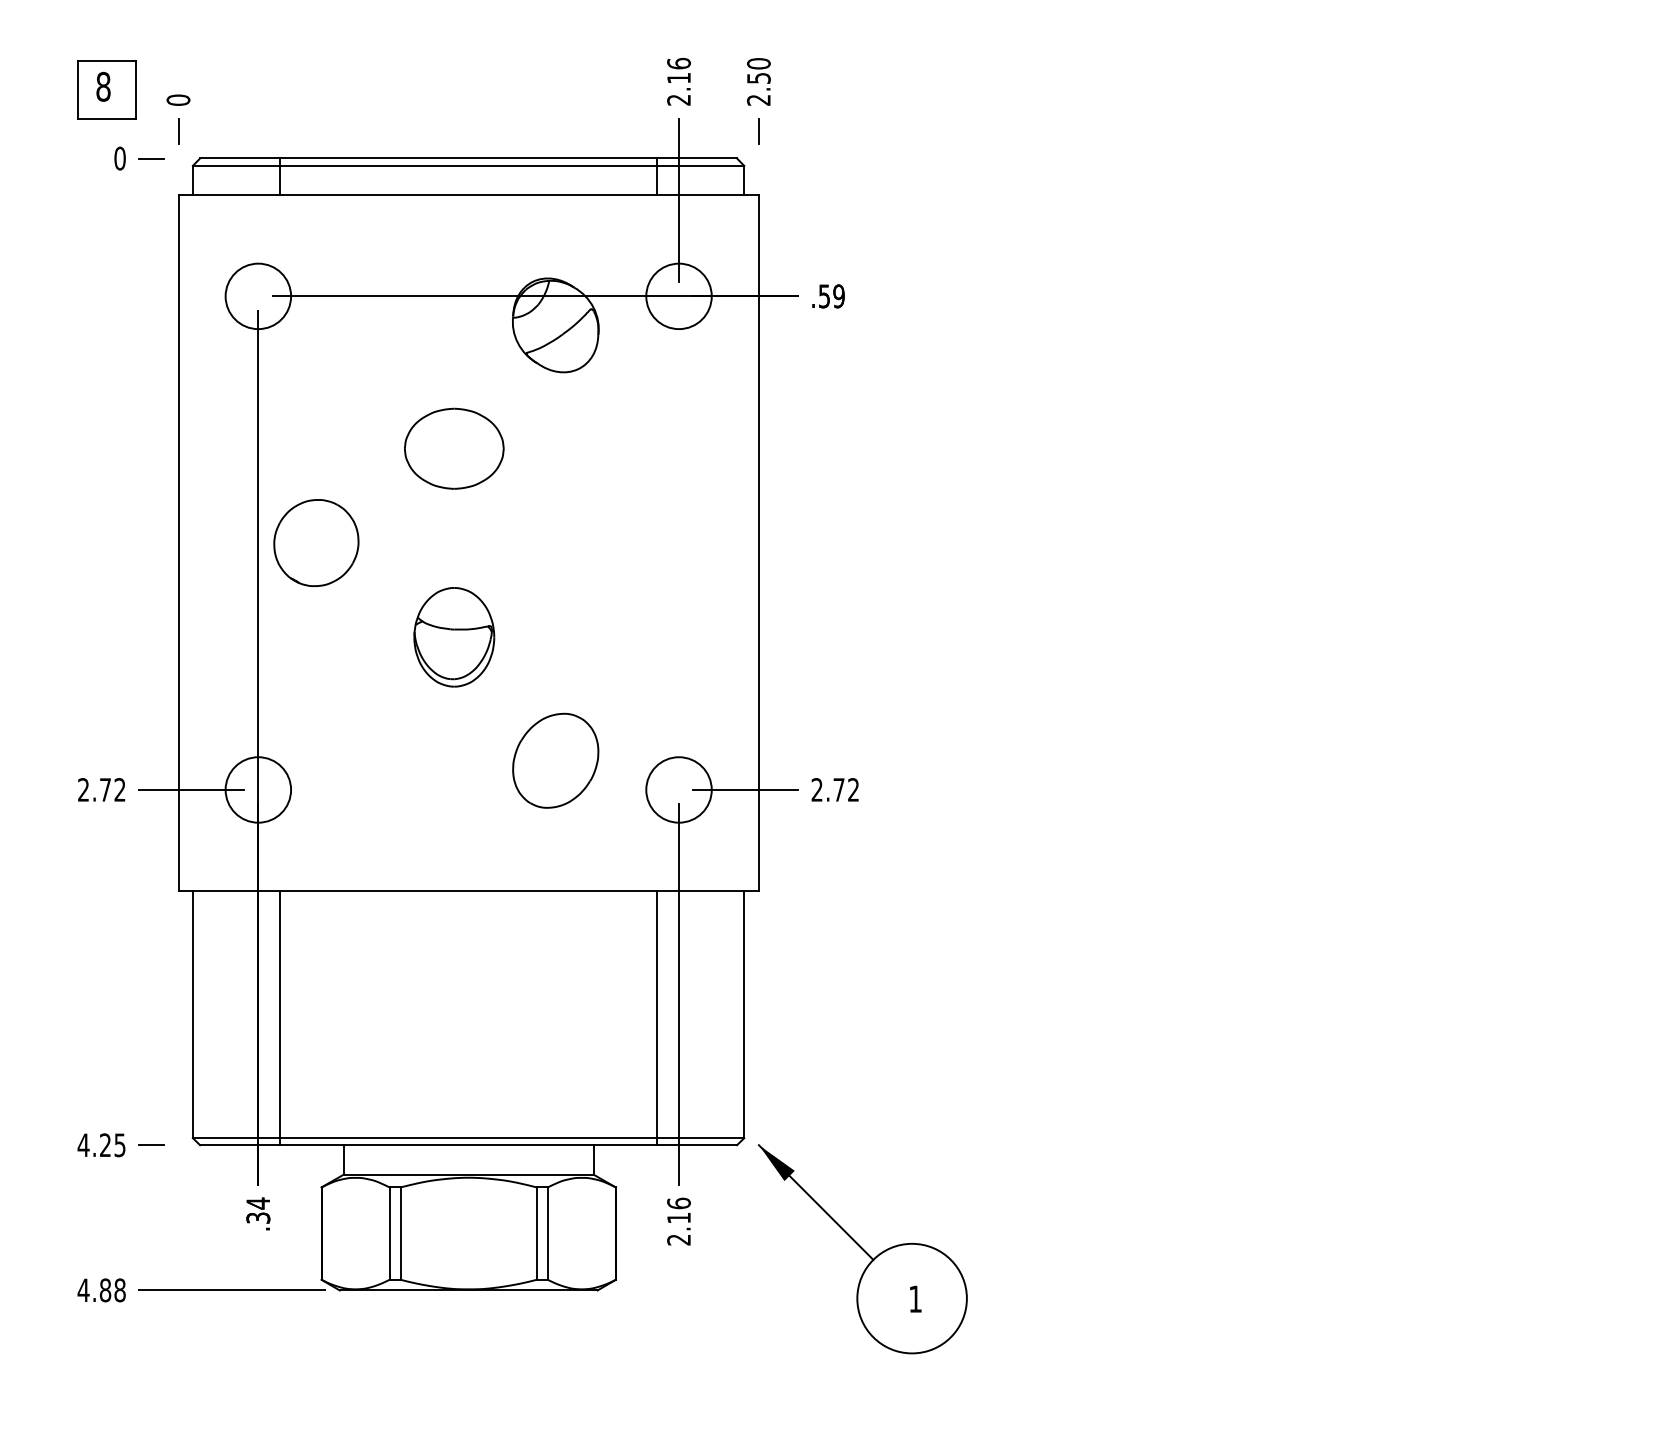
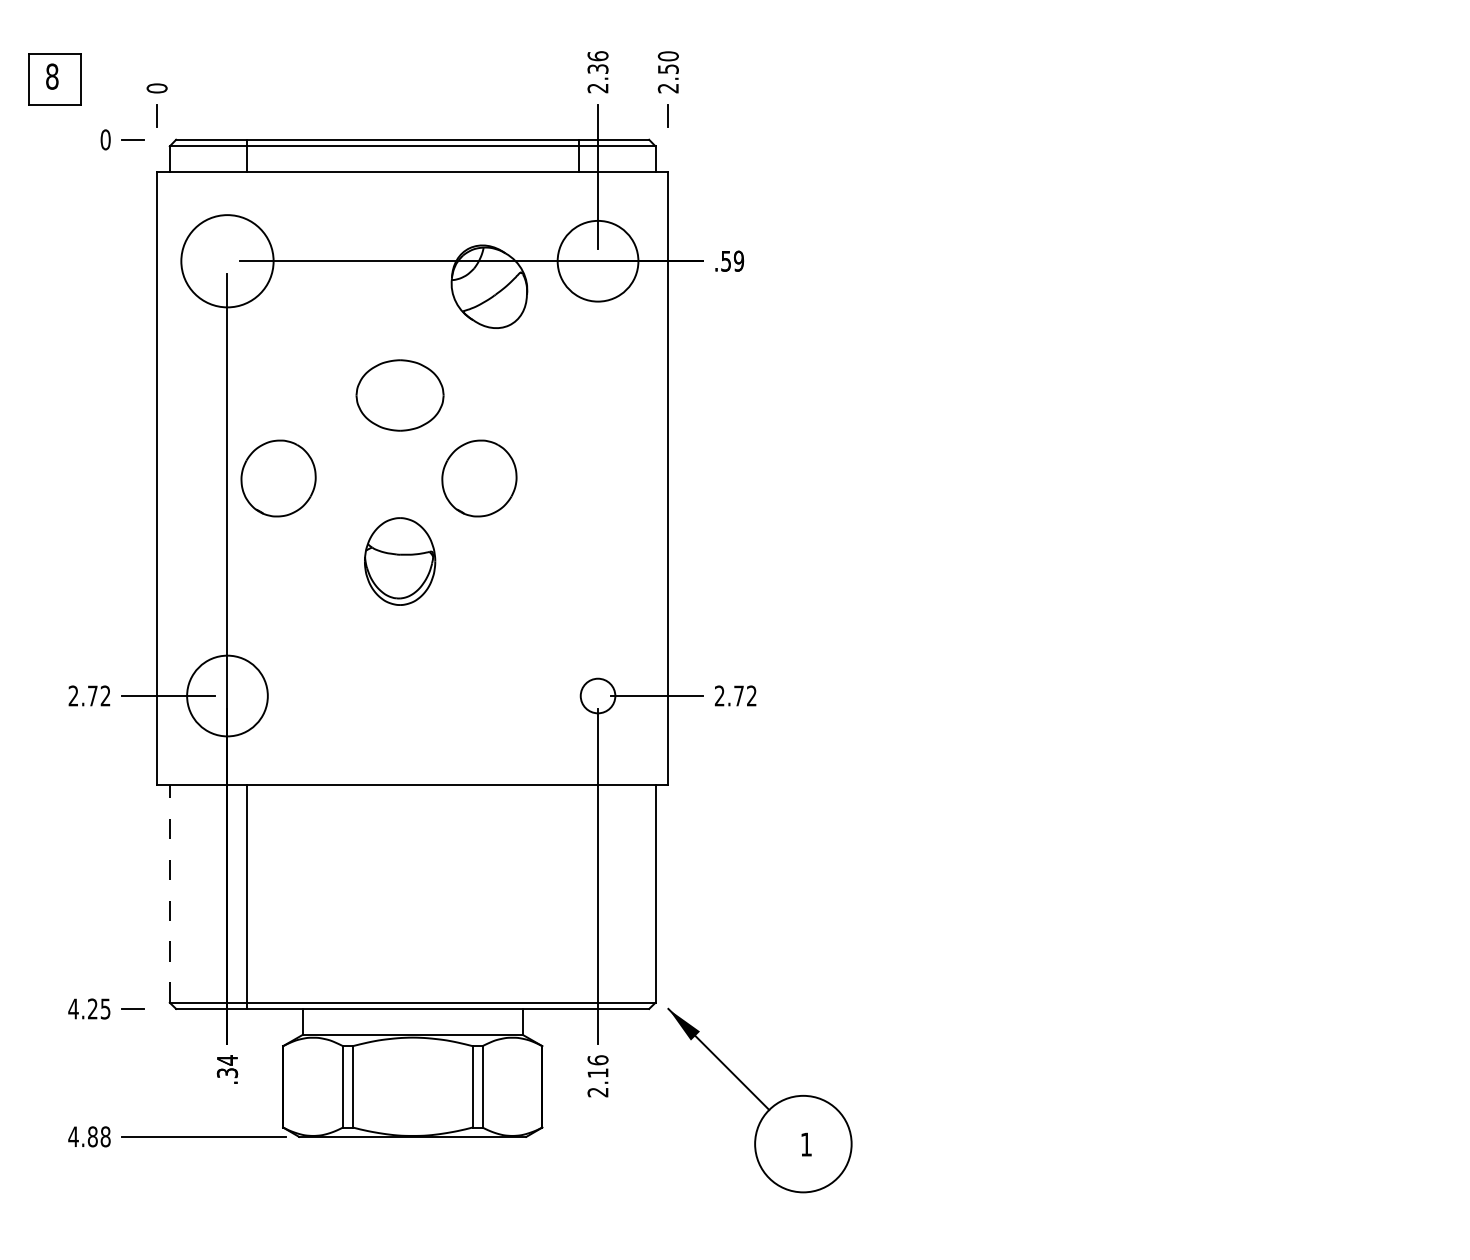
text: (678, 77) -> (597, 68), 2.16 -> 2.36
part: (106, 89) -> (54, 78), moved
circle: (258, 296) -> (227, 261), size x1.6
circle: (678, 296) -> (597, 261), size x1.4
part: (544, 542) -> (479, 478), added
part: (555, 760) -> (489, 670), removed
circle: (258, 789) -> (227, 695), size x1.4
circle: (678, 789) -> (597, 695), size x0.6
line: (192, 1014) -> (169, 893), solid -> dashed
line: (657, 1018) -> (579, 897), removed

